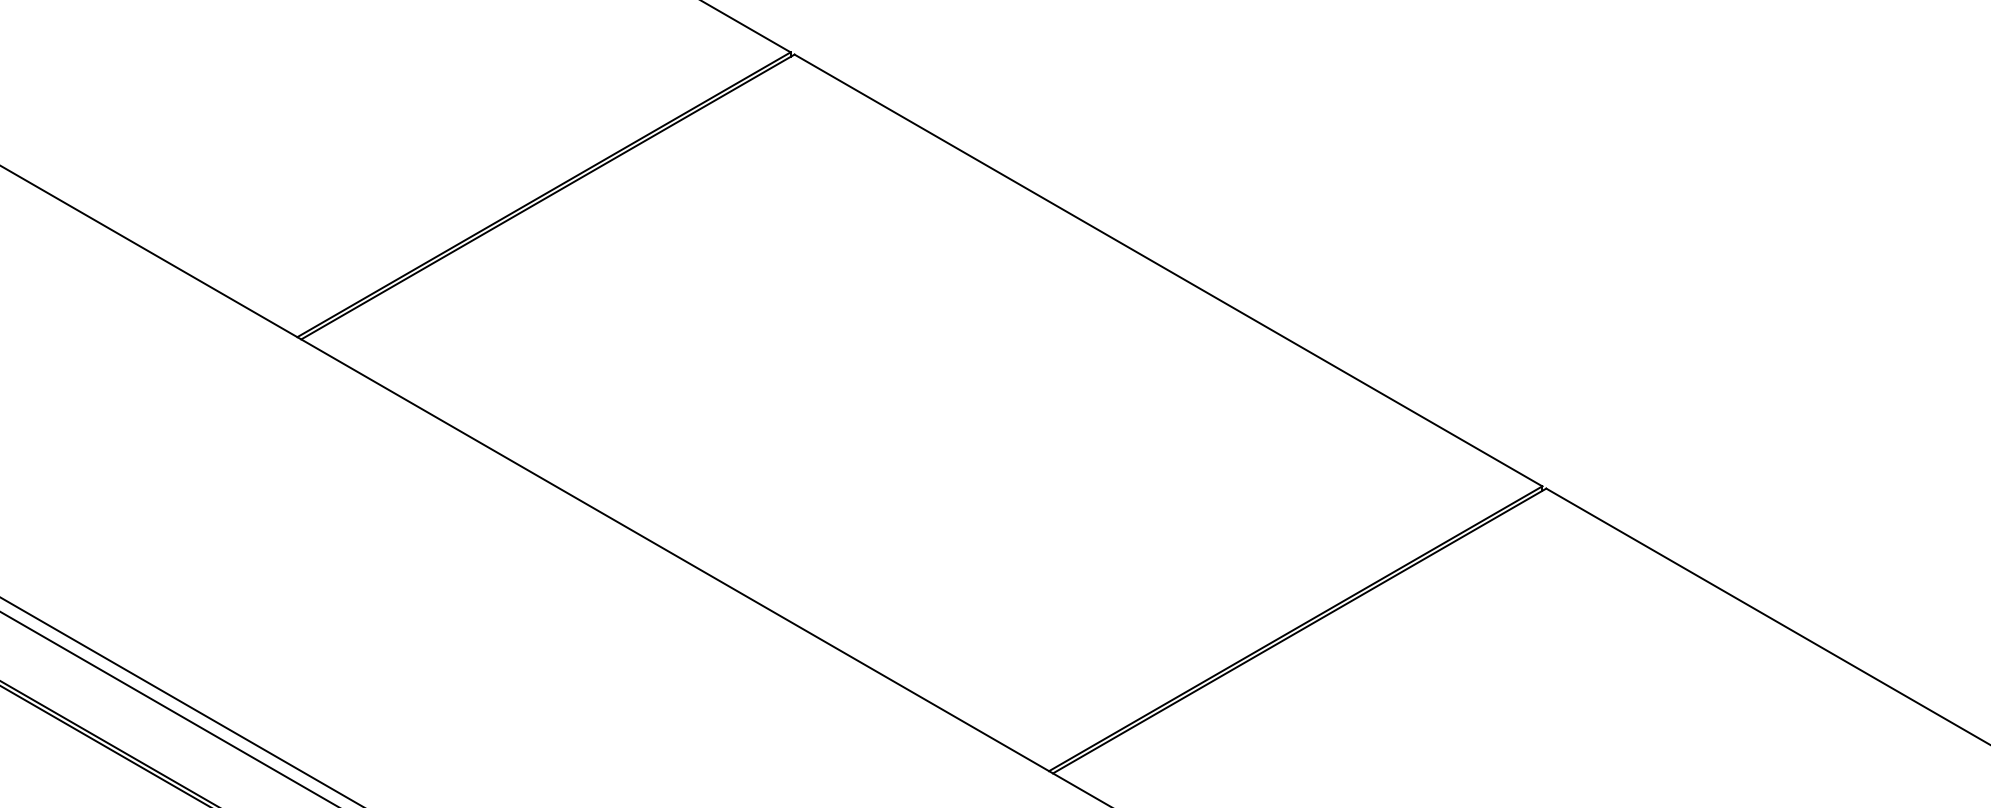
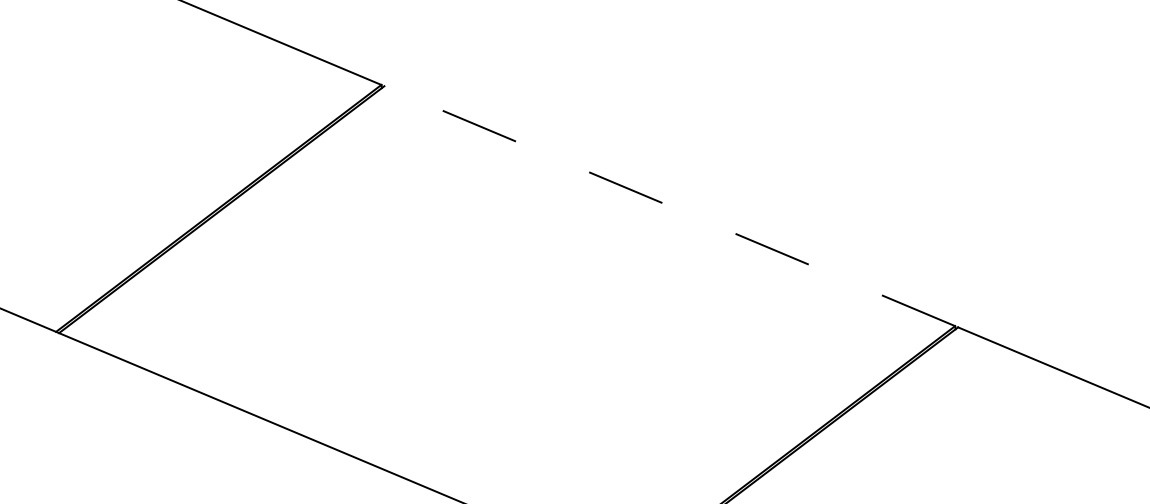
line: (1168, 270) -> (669, 206), solid -> dashed

